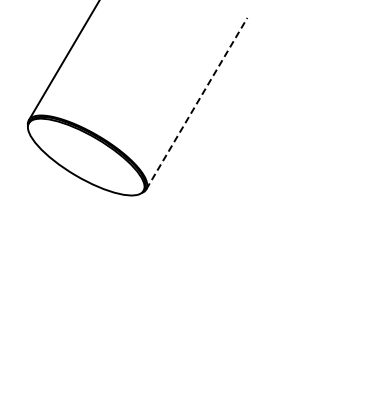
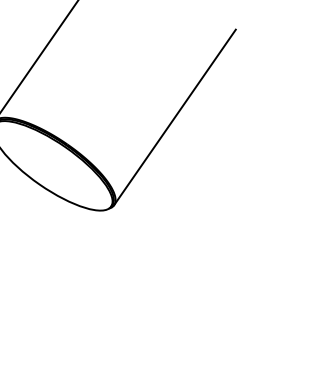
line: (196, 103) -> (174, 117), dashed -> solid

